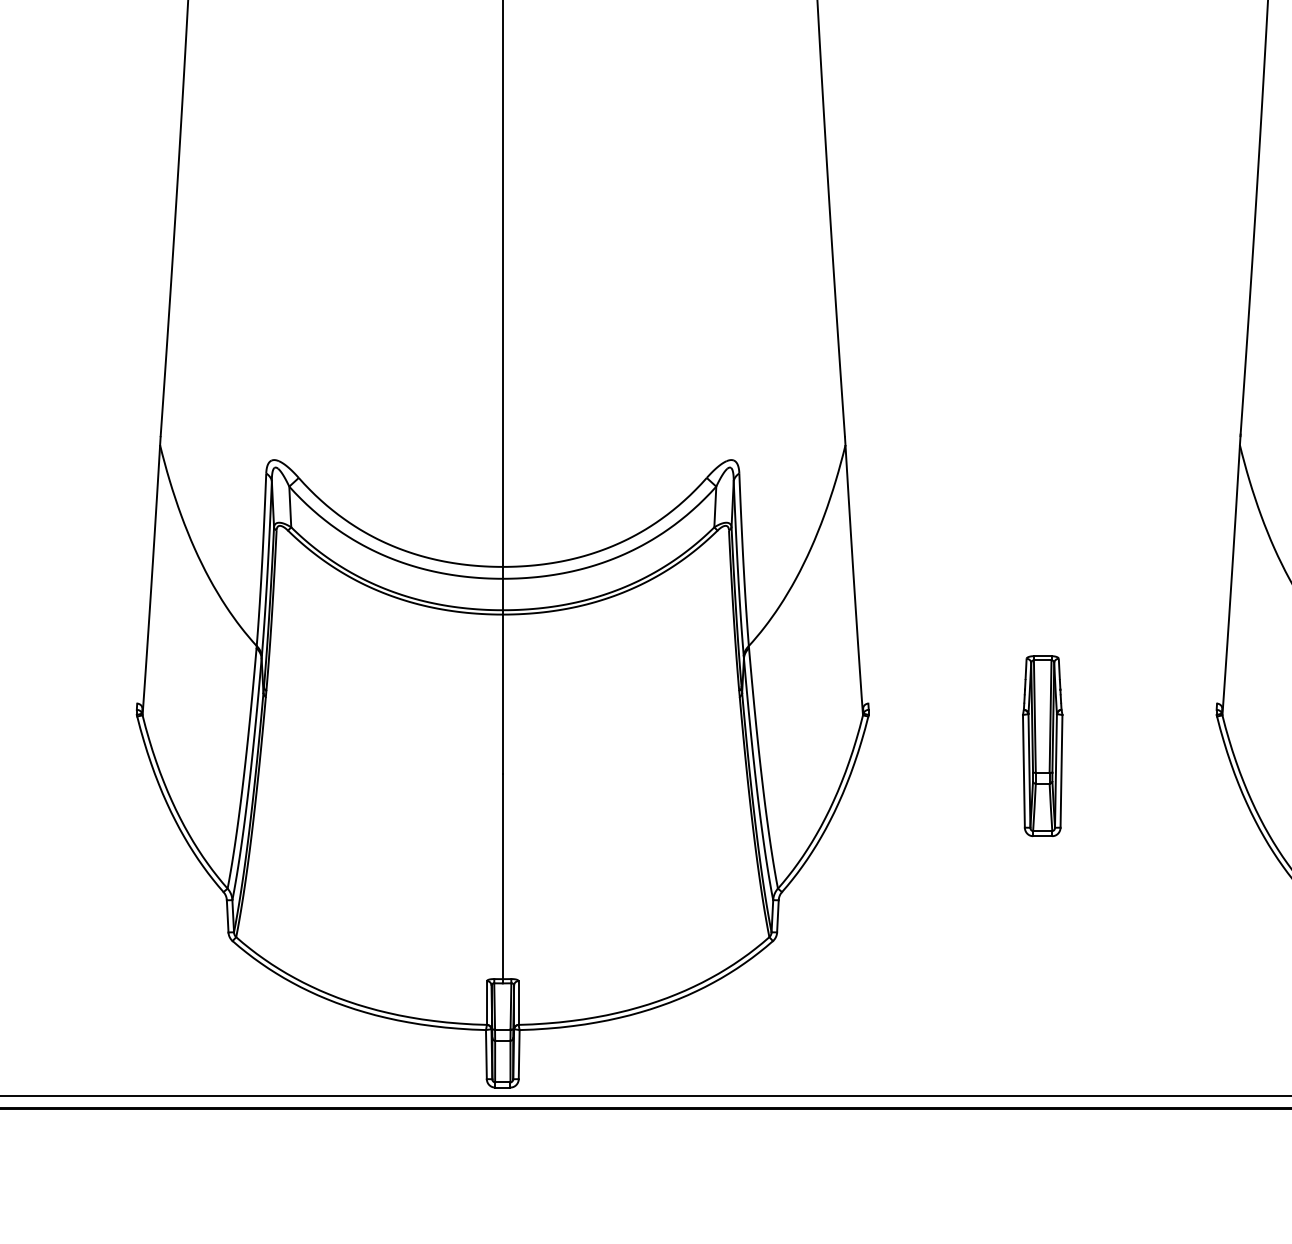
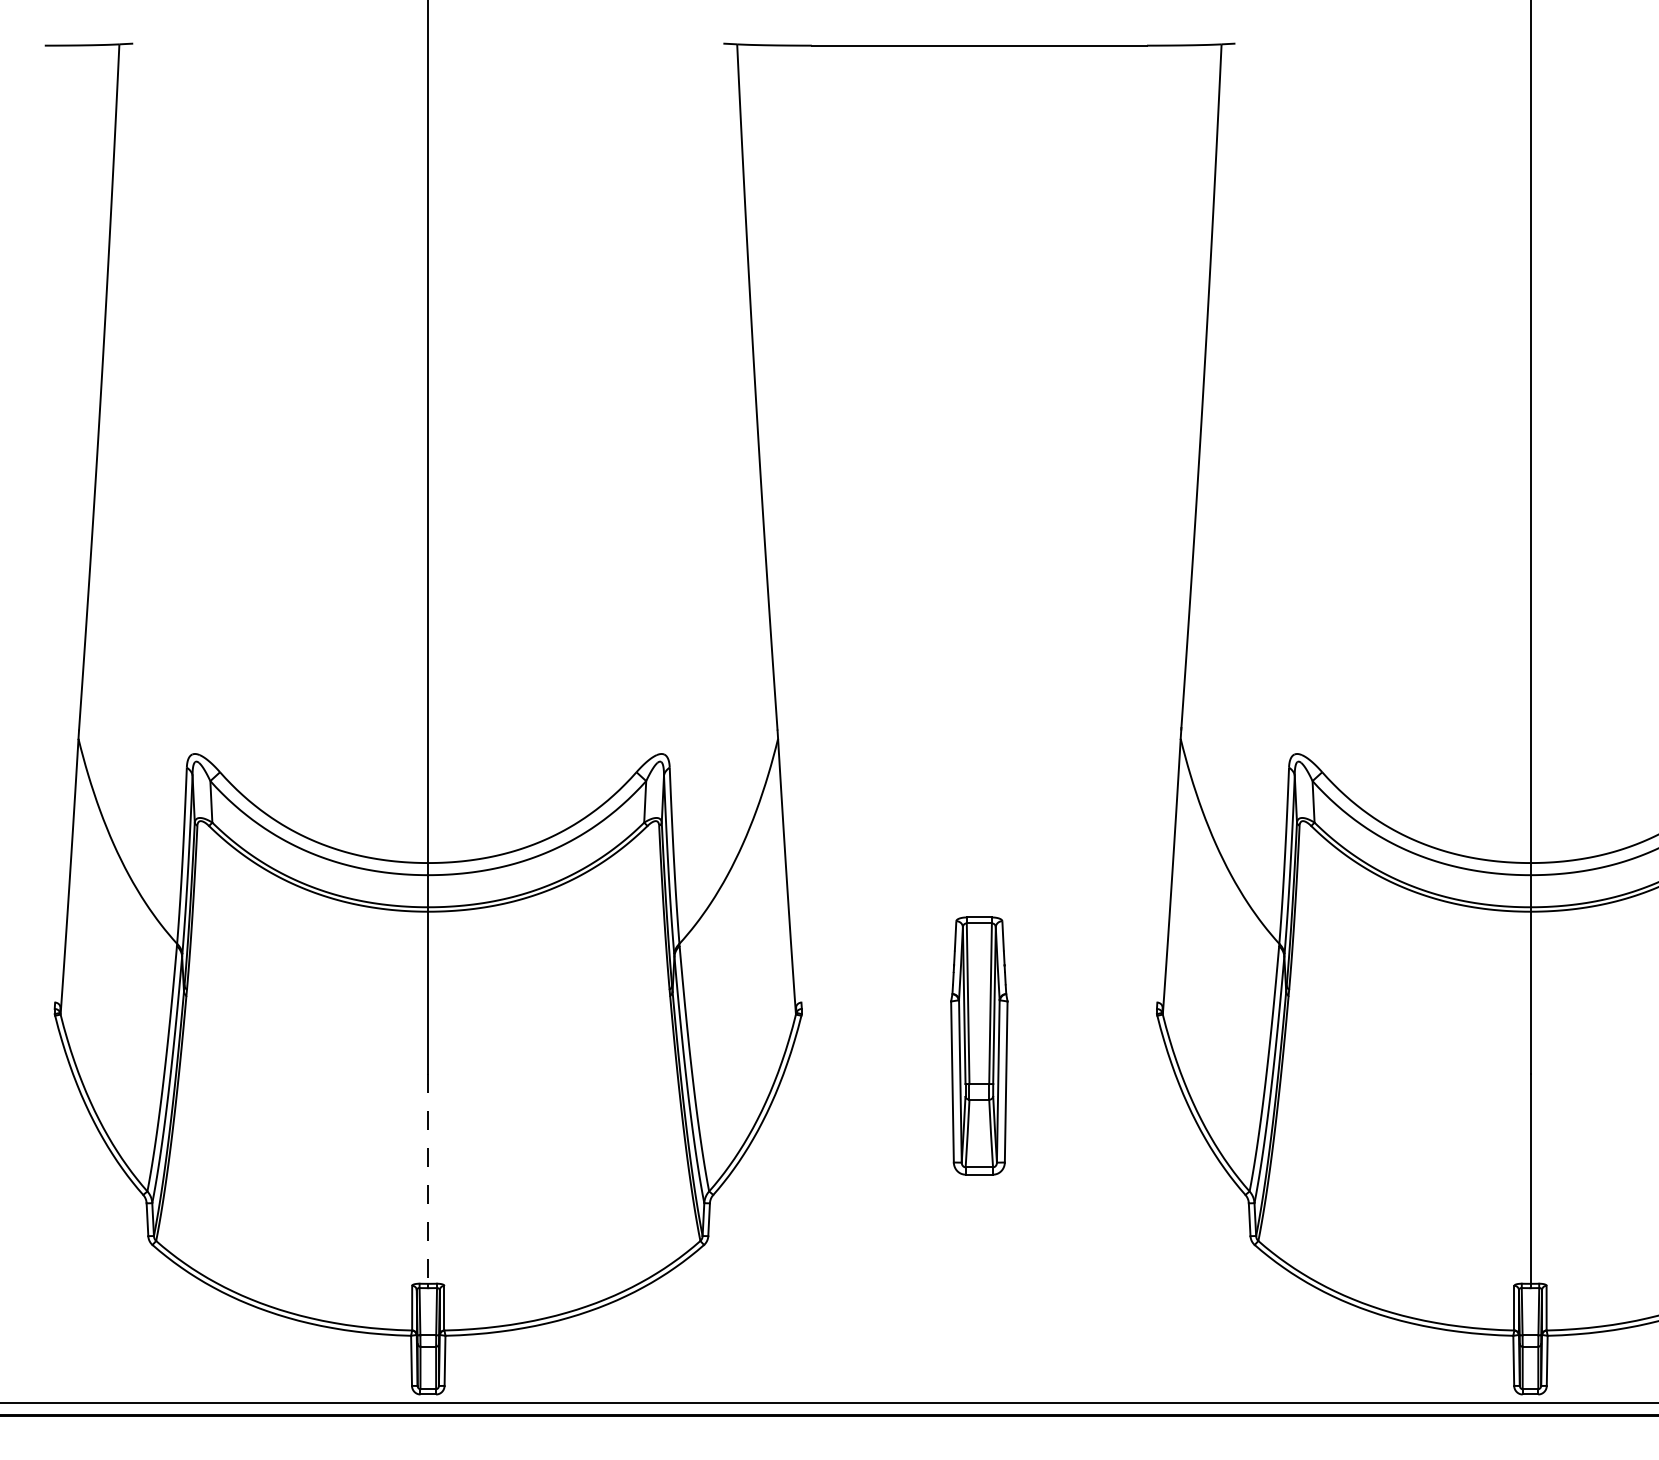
part: (1042, 745) -> (979, 1045), size x1.4
line: (503, 875) -> (428, 1178), solid -> dashed

